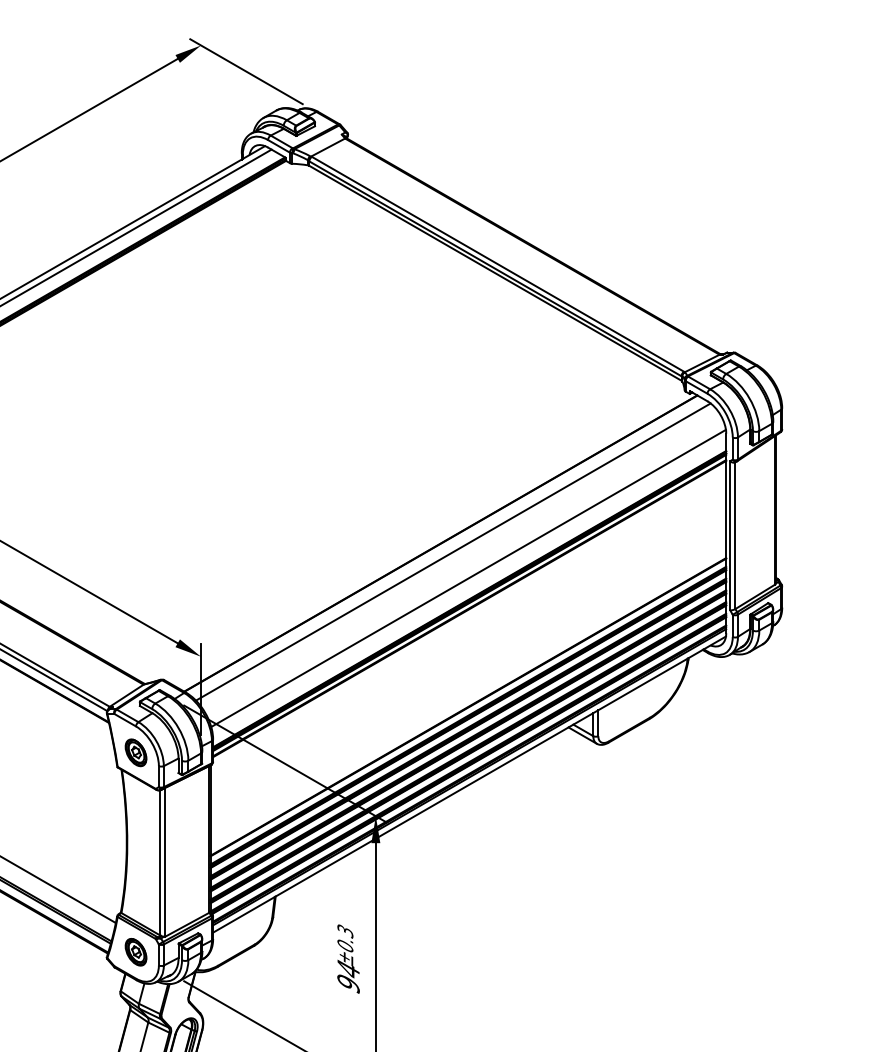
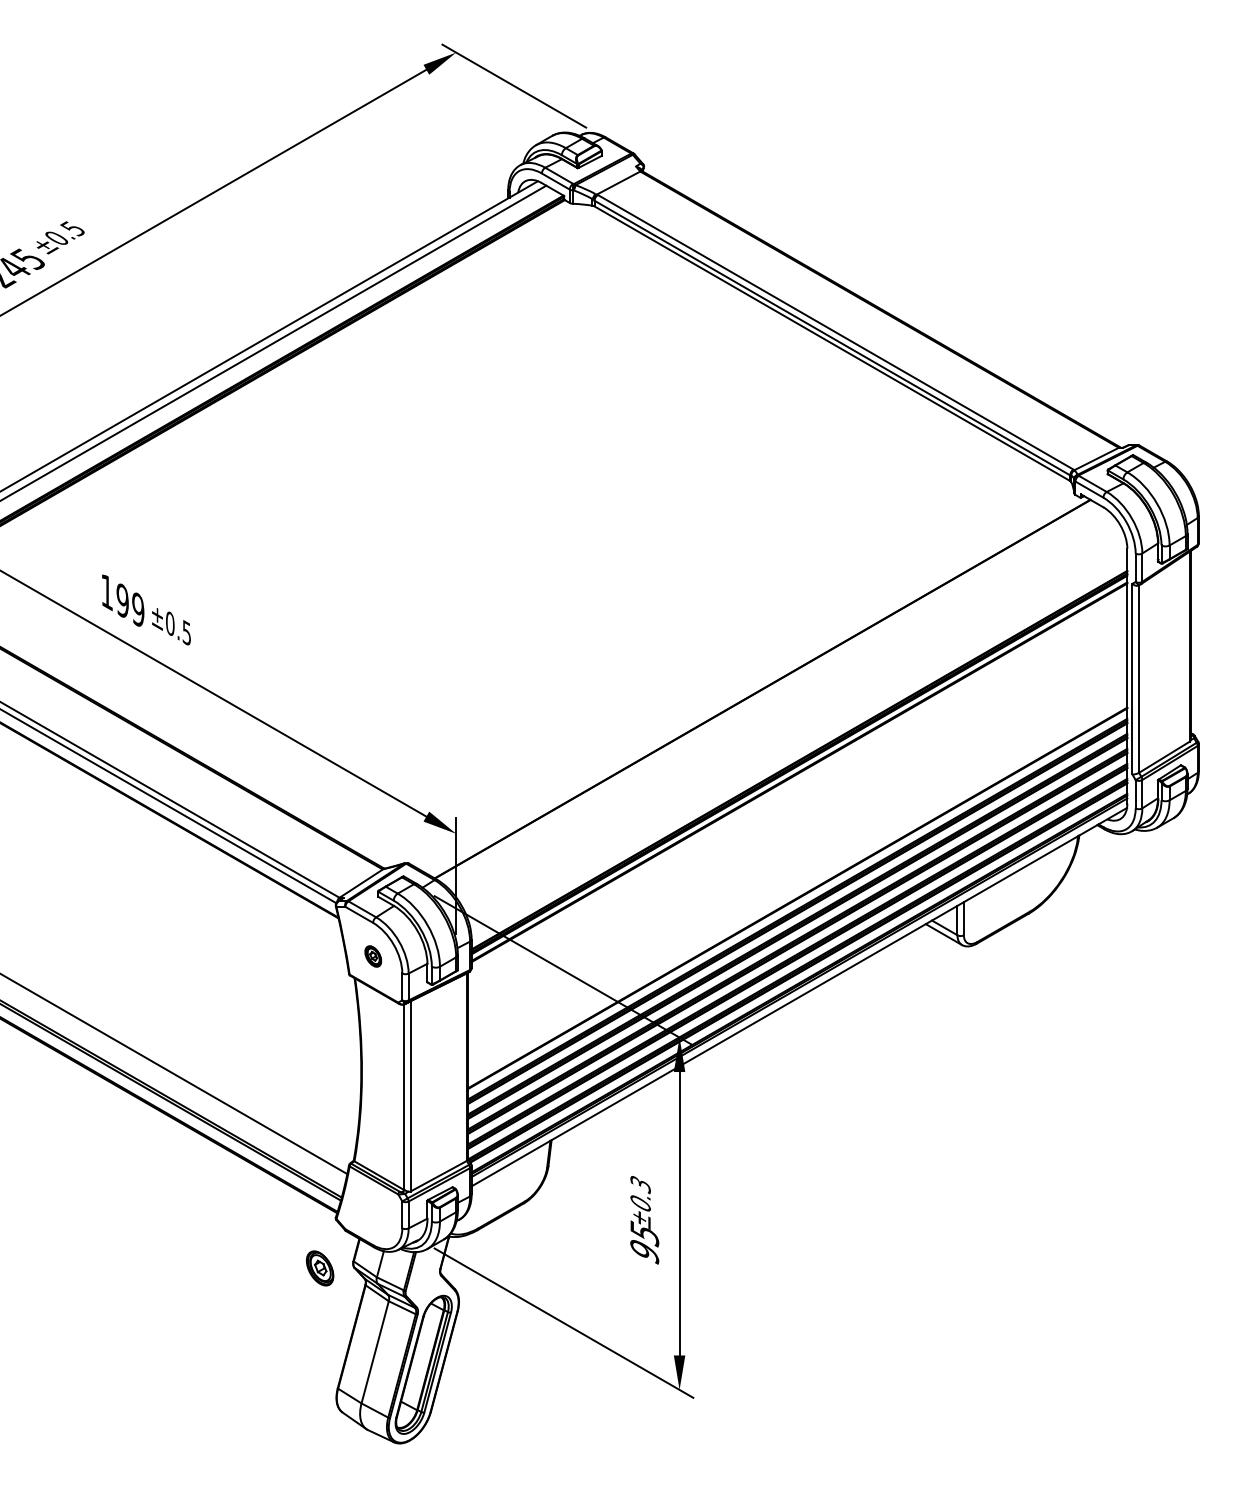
line: (453, 551) -> (778, 699), removed
line: (468, 578) -> (797, 733), removed
part: (136, 752) -> (373, 956), size x0.6
part: (136, 952) -> (320, 1268), moved
text: (348, 969) -> (644, 1233), 94 -> 95

